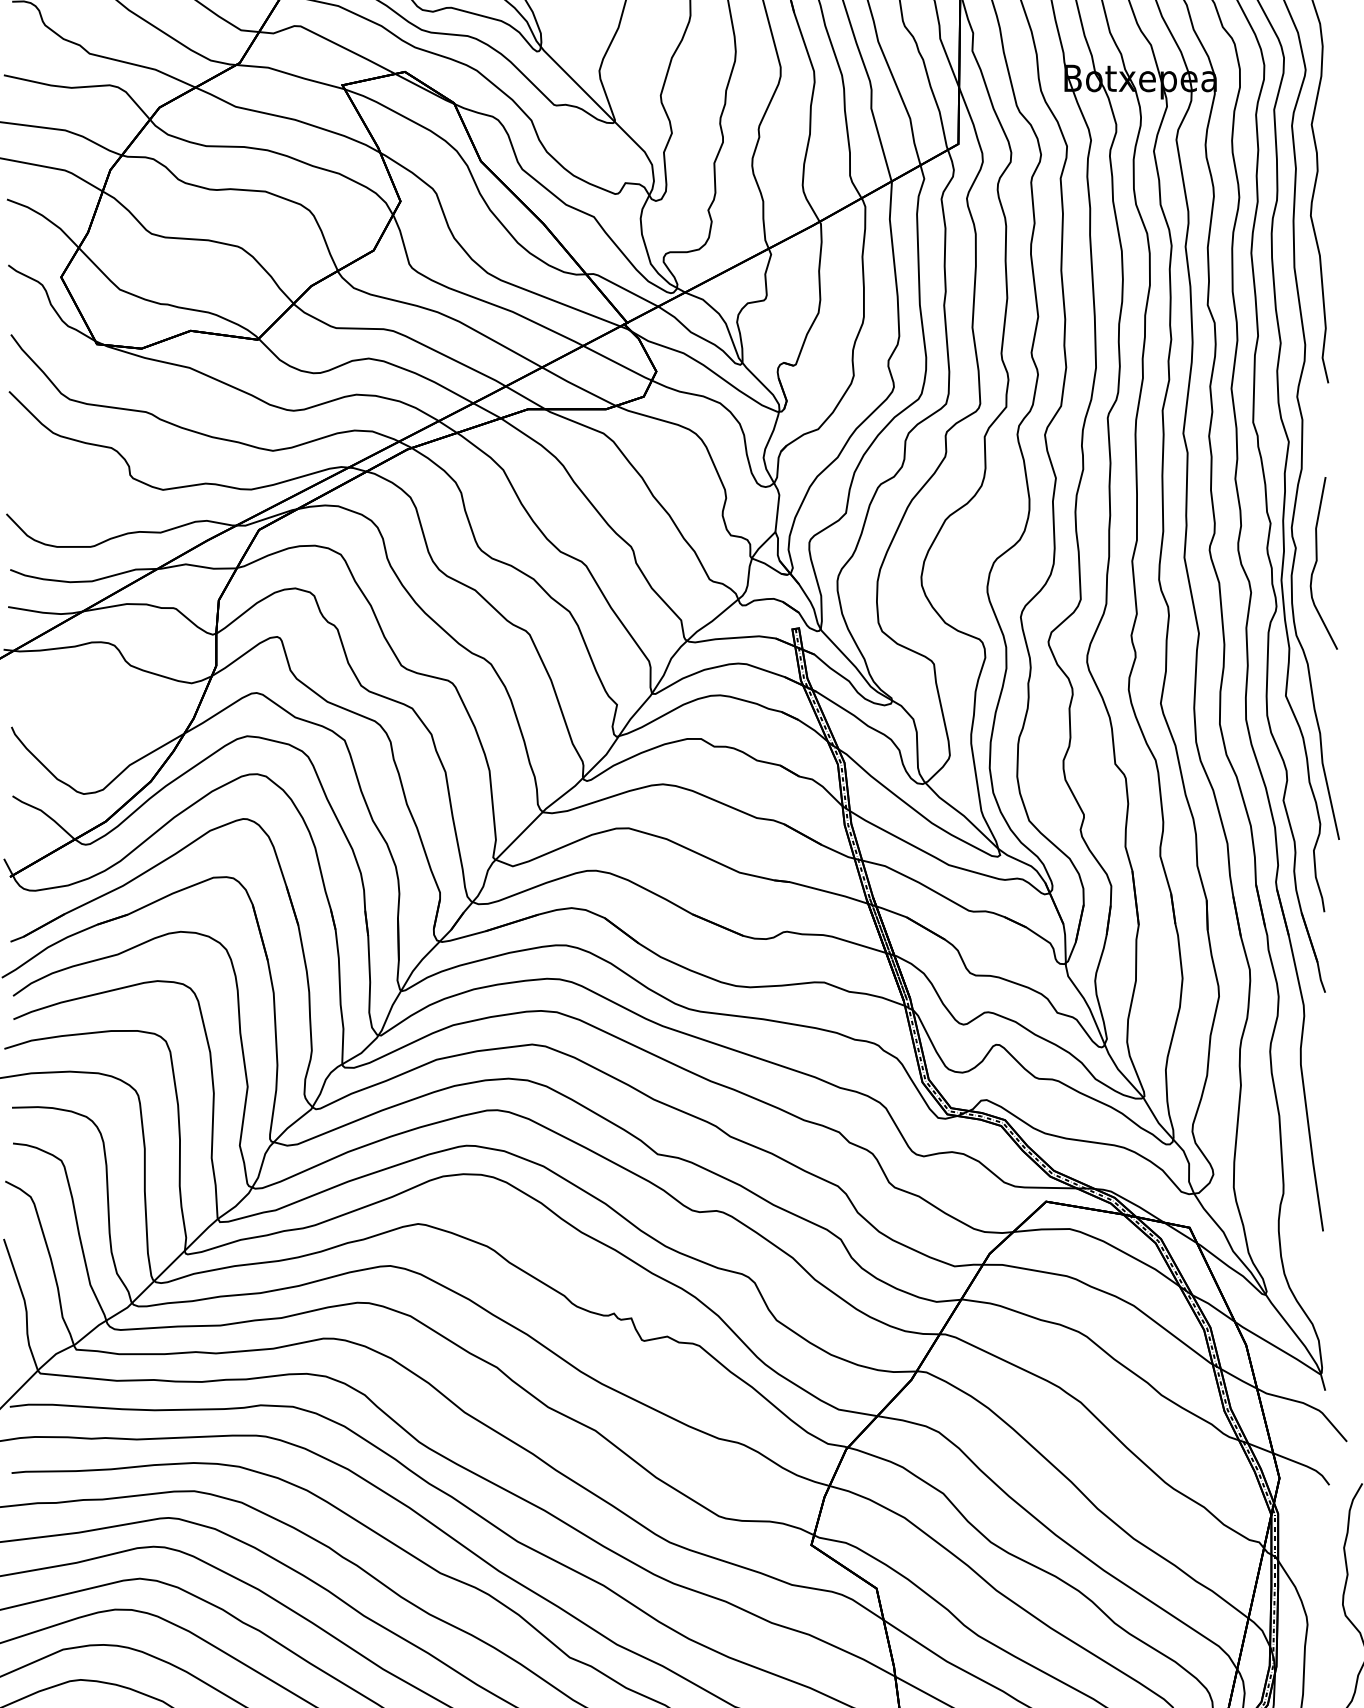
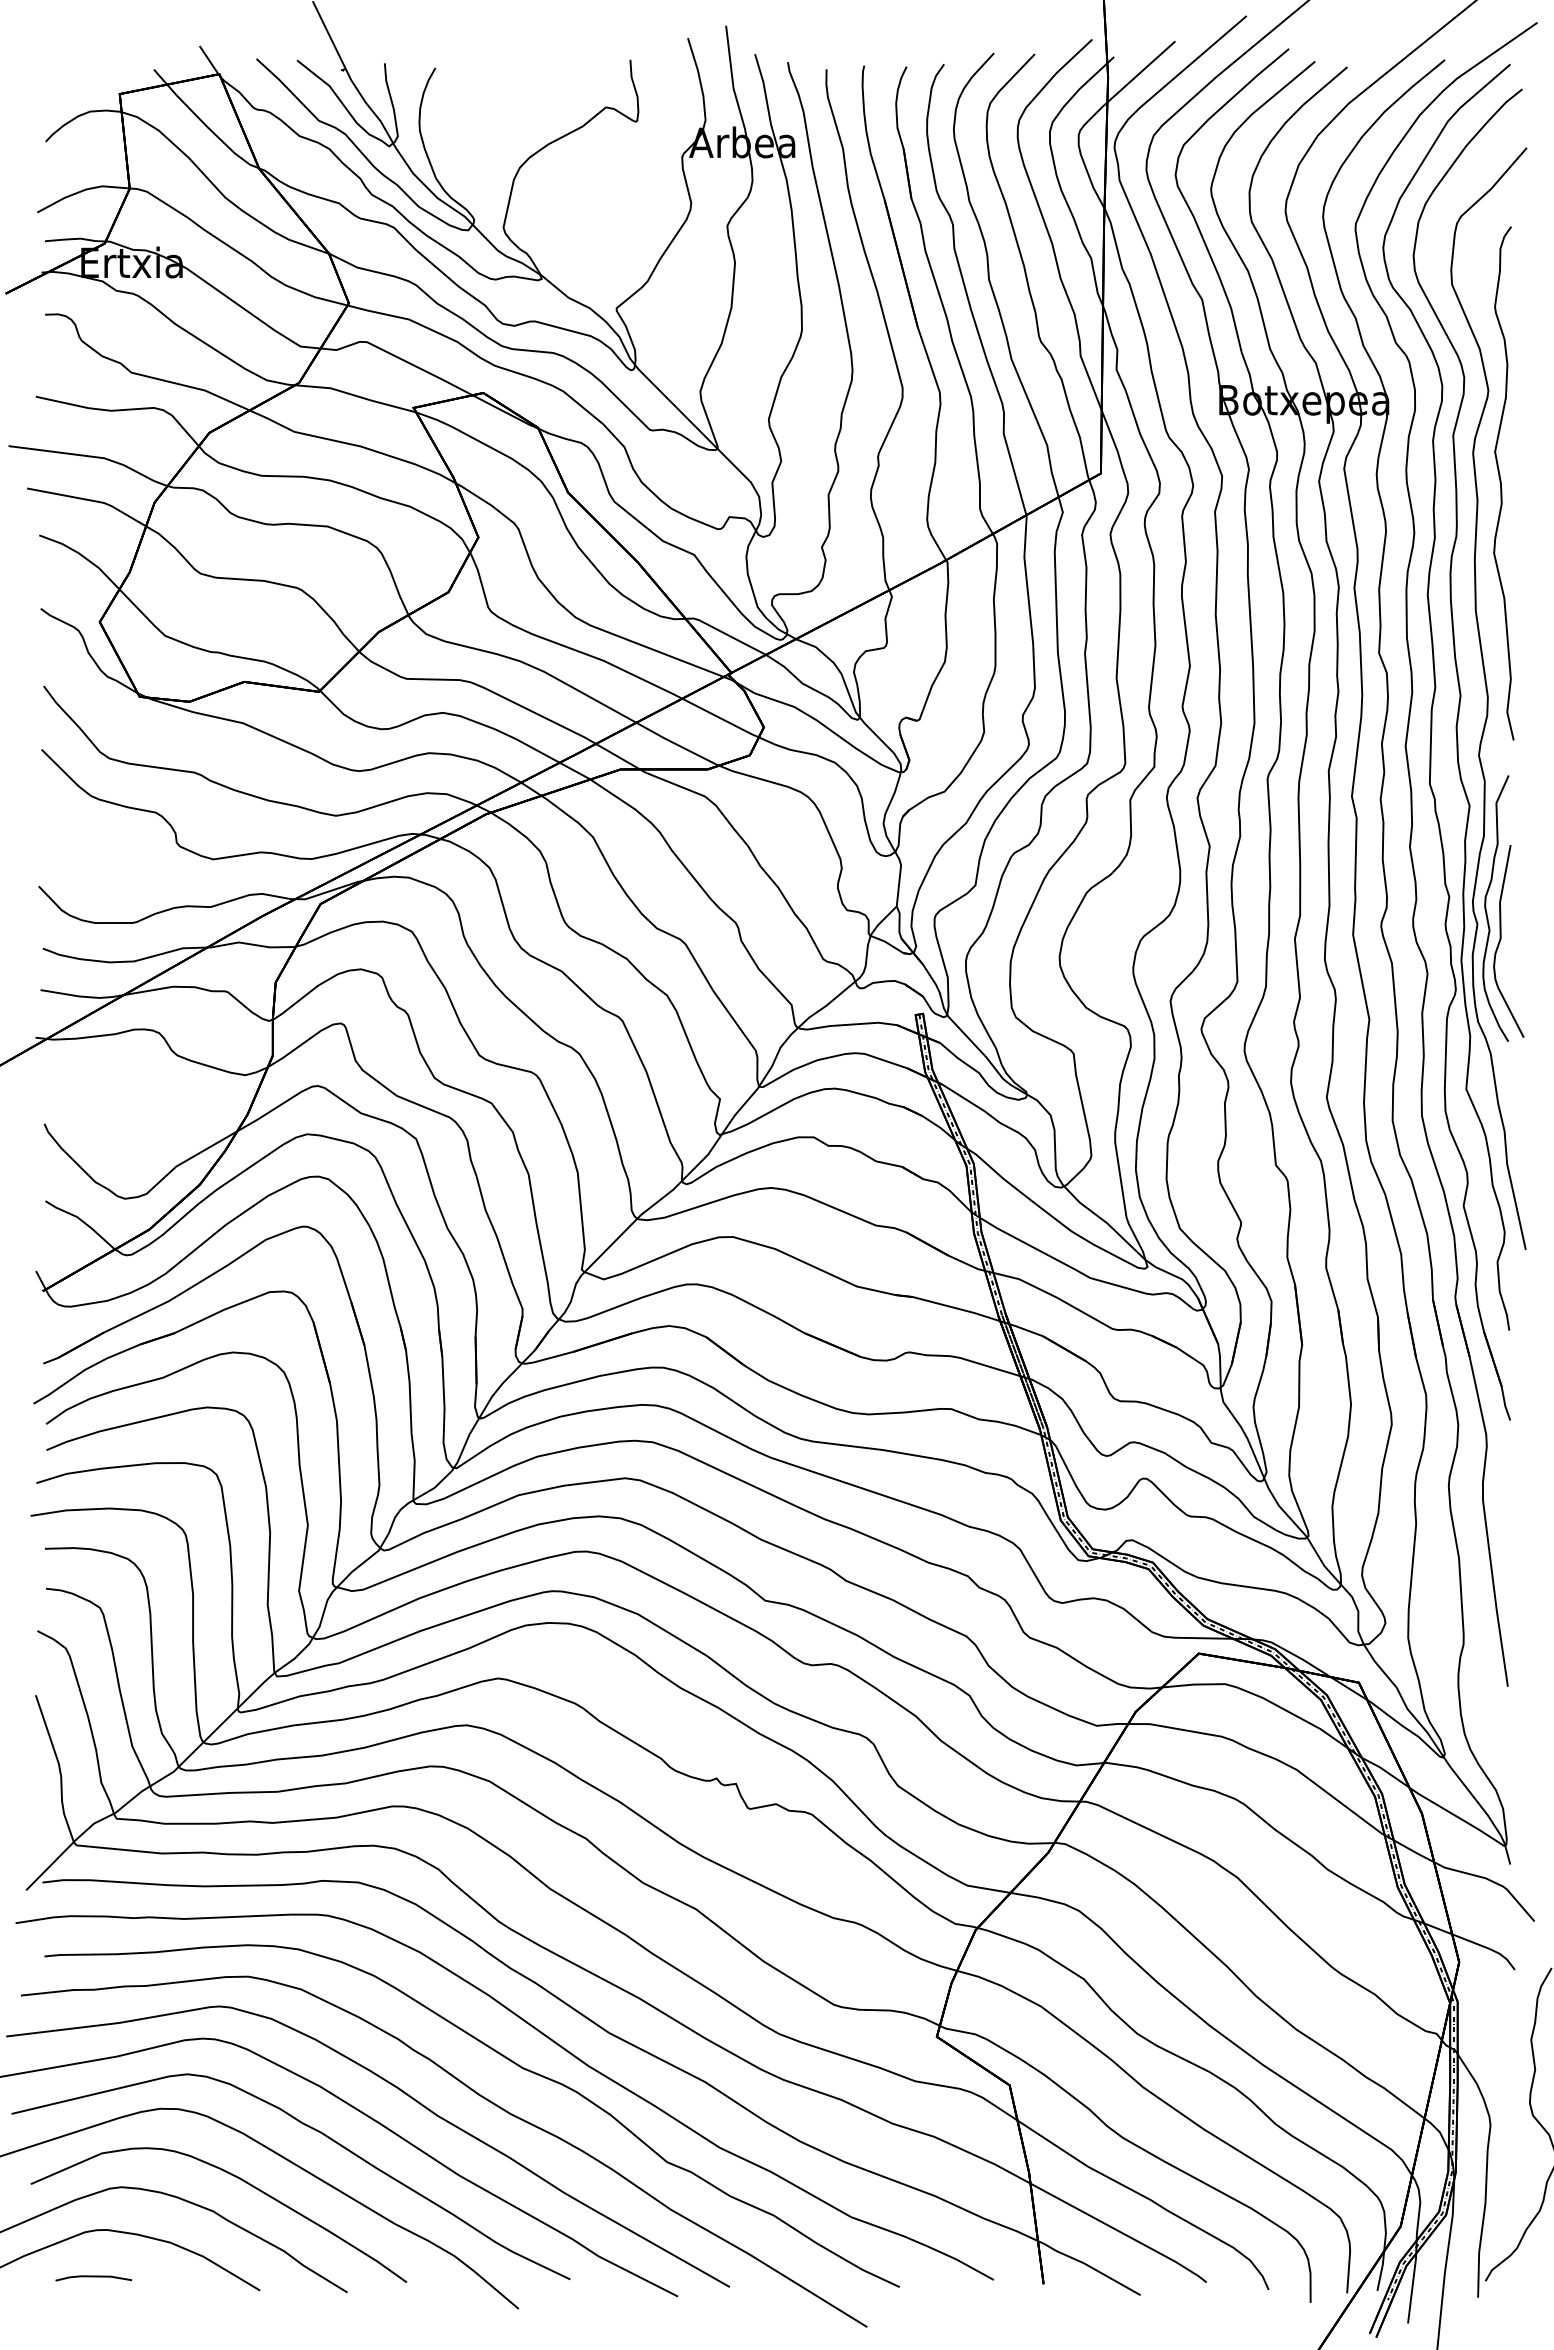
curve: (1304, 537) -> (1487, 912), added

